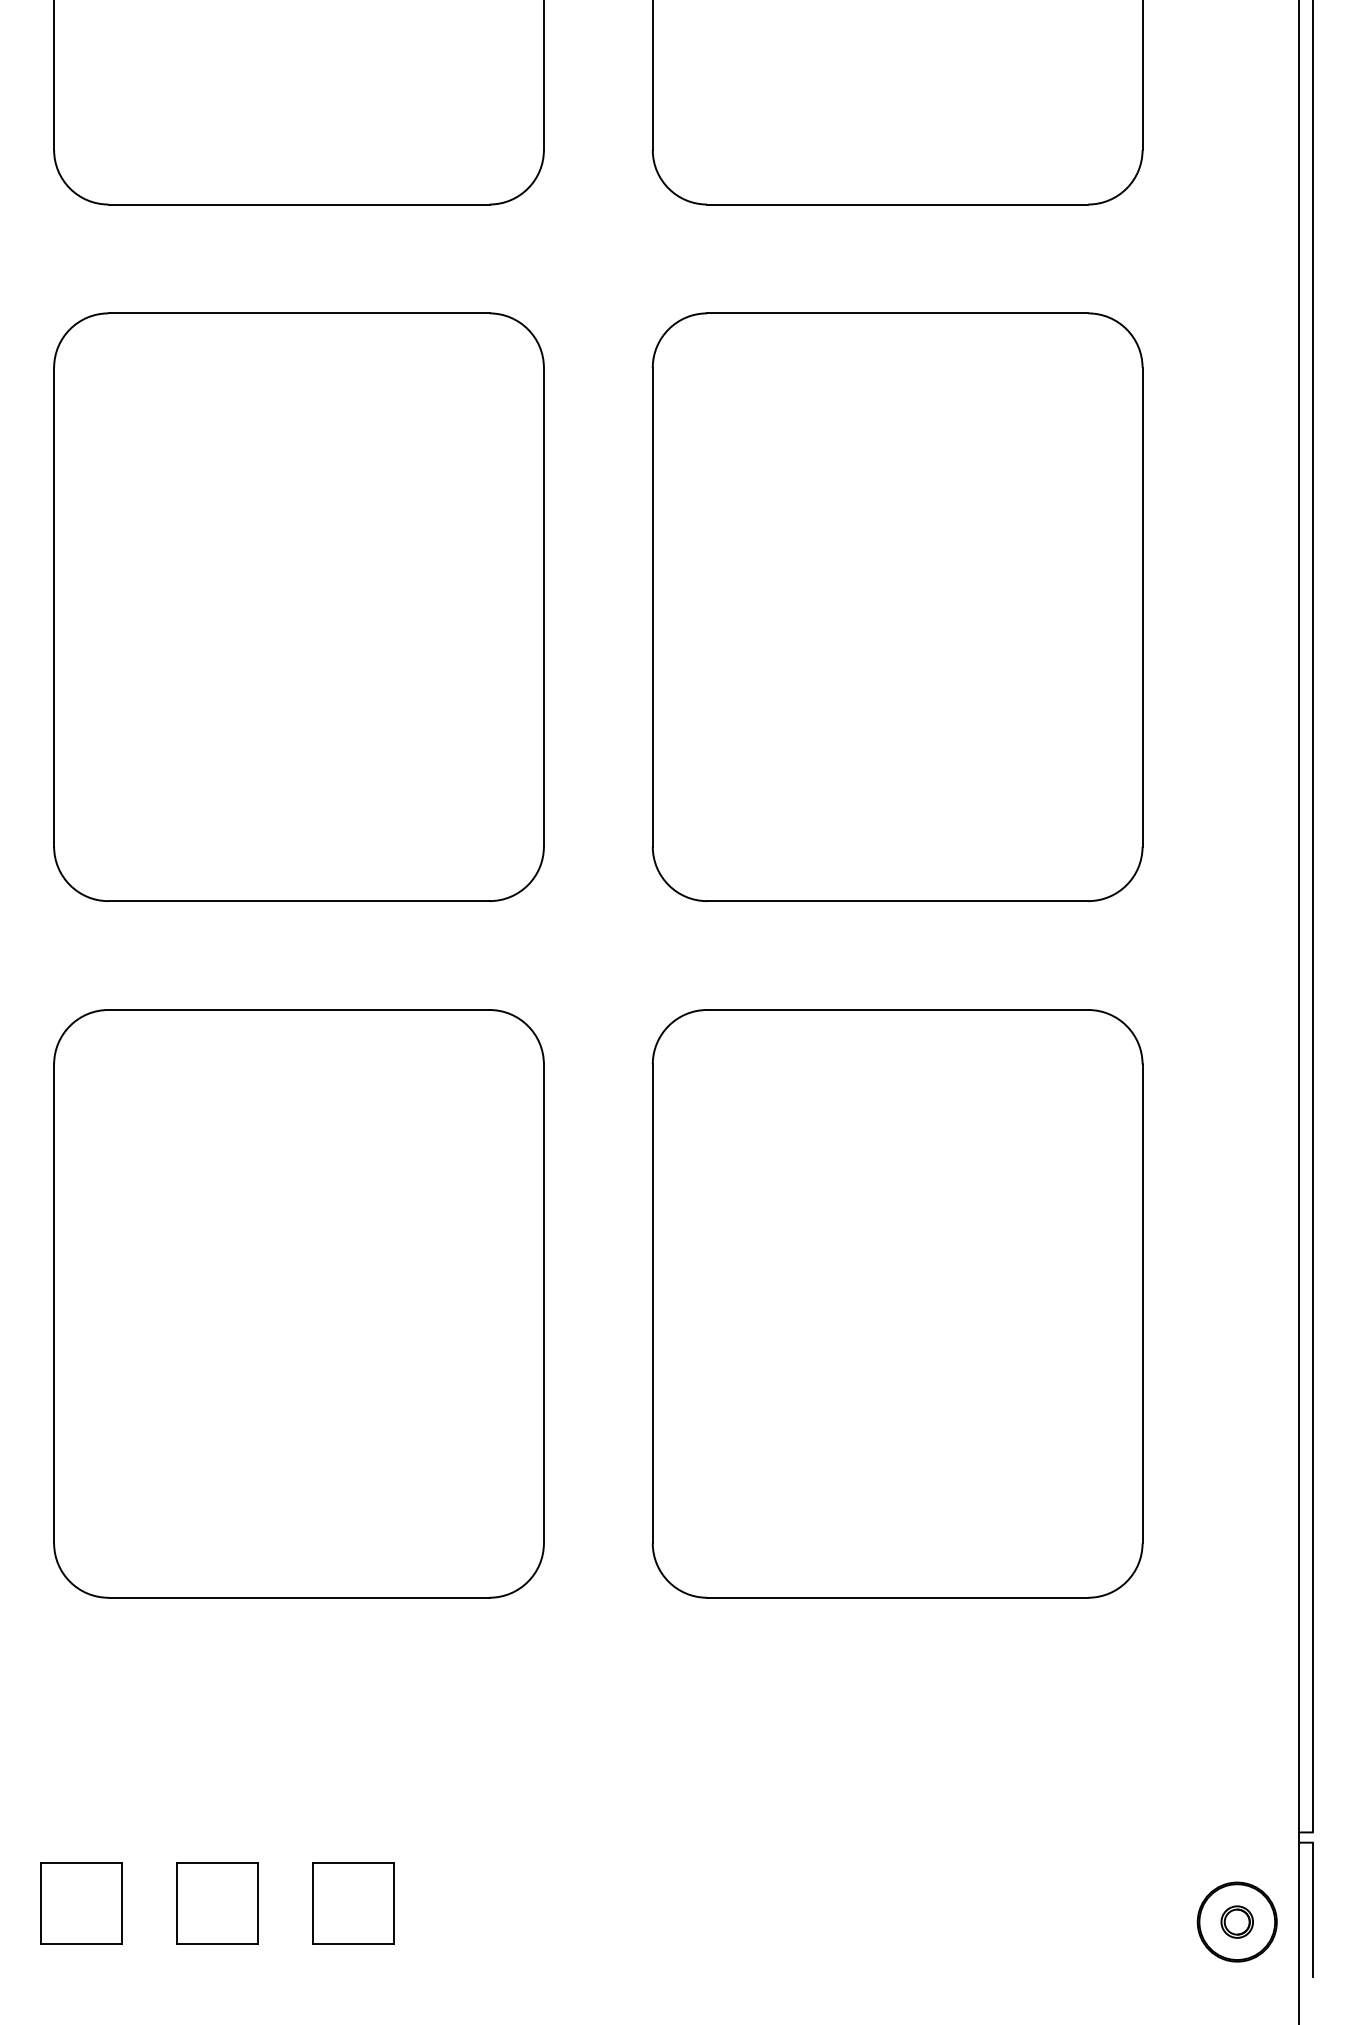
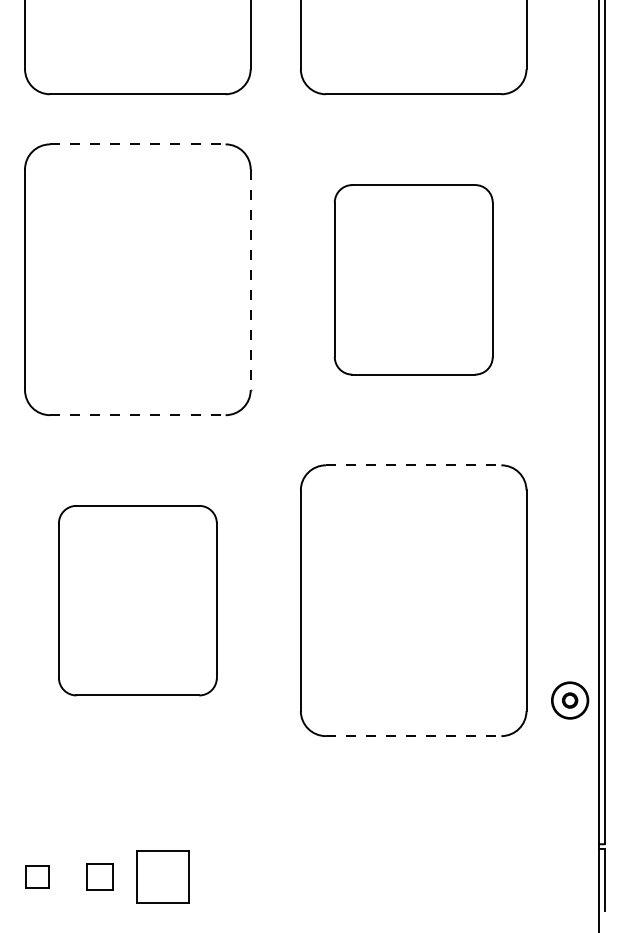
line: (298, 313) -> (137, 144), solid -> dashed
part: (897, 606) -> (413, 279), size x0.7
line: (543, 608) -> (250, 280), solid -> dashed
line: (298, 901) -> (137, 415), solid -> dashed
line: (897, 1010) -> (413, 465), solid -> dashed
part: (298, 1303) -> (137, 600), size x0.7
line: (897, 1598) -> (413, 736), solid -> dashed
part: (81, 1902) -> (37, 876), size x0.6
part: (215, 1902) -> (99, 876), size x0.7
part: (352, 1902) -> (162, 876), size x1.4
part: (1238, 1921) -> (570, 700), moved

